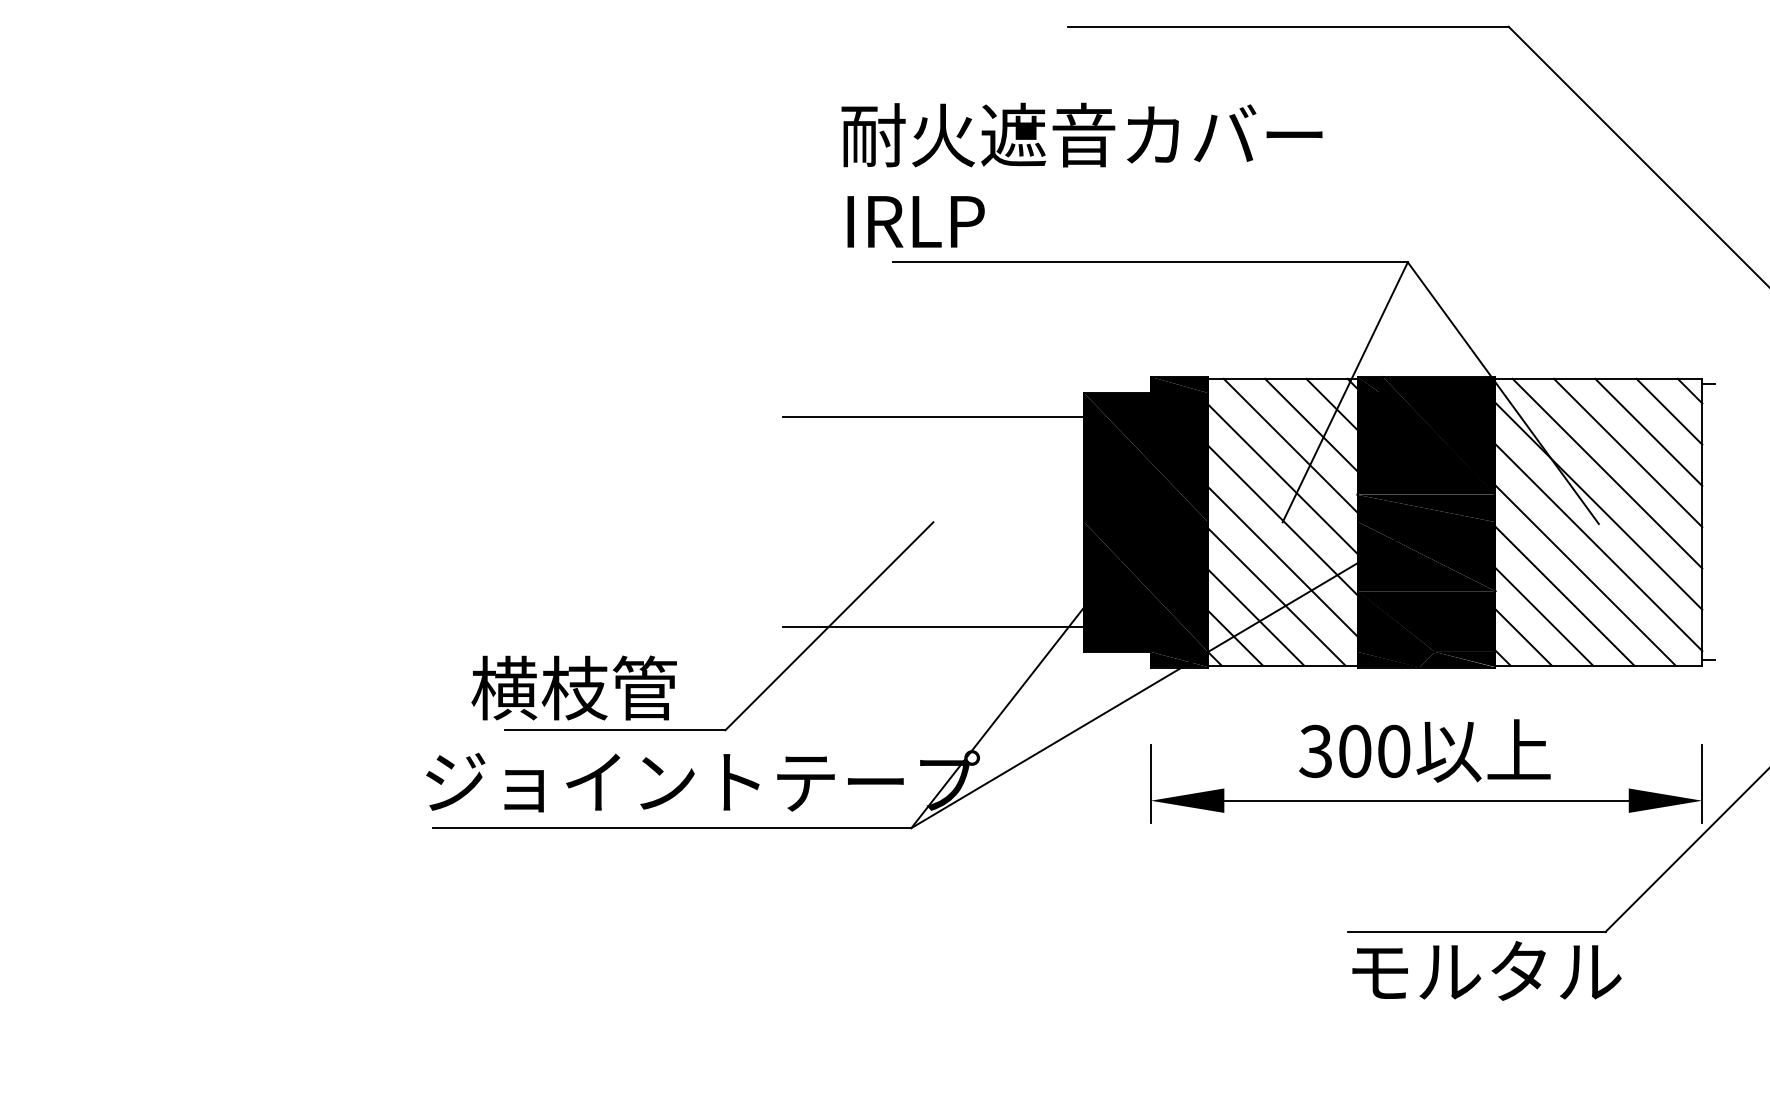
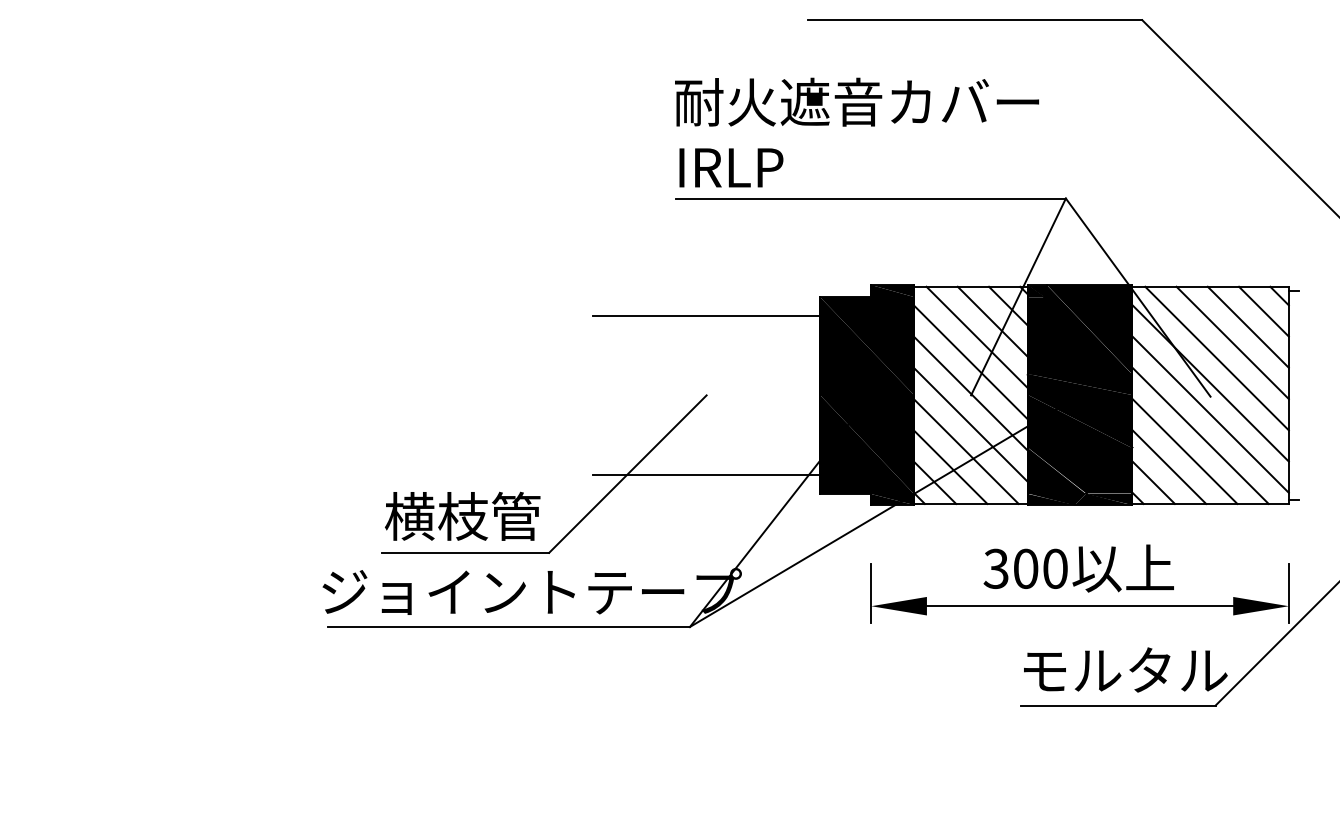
text: (1081, 174) -> (856, 132), moved
text: (573, 687) -> (462, 515), moved
text: (1486, 970) -> (1125, 669), moved

